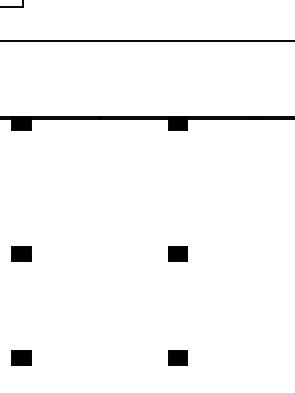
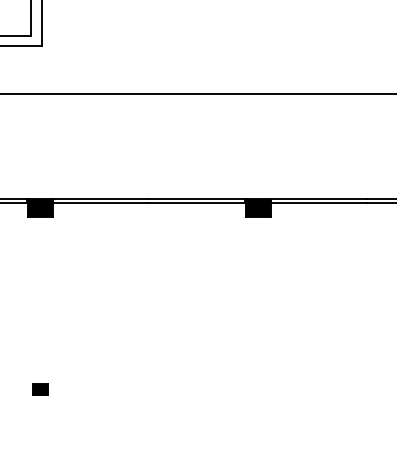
part: (21, 253) -> (40, 389), size x0.6
part: (177, 253) -> (257, 389), removed

